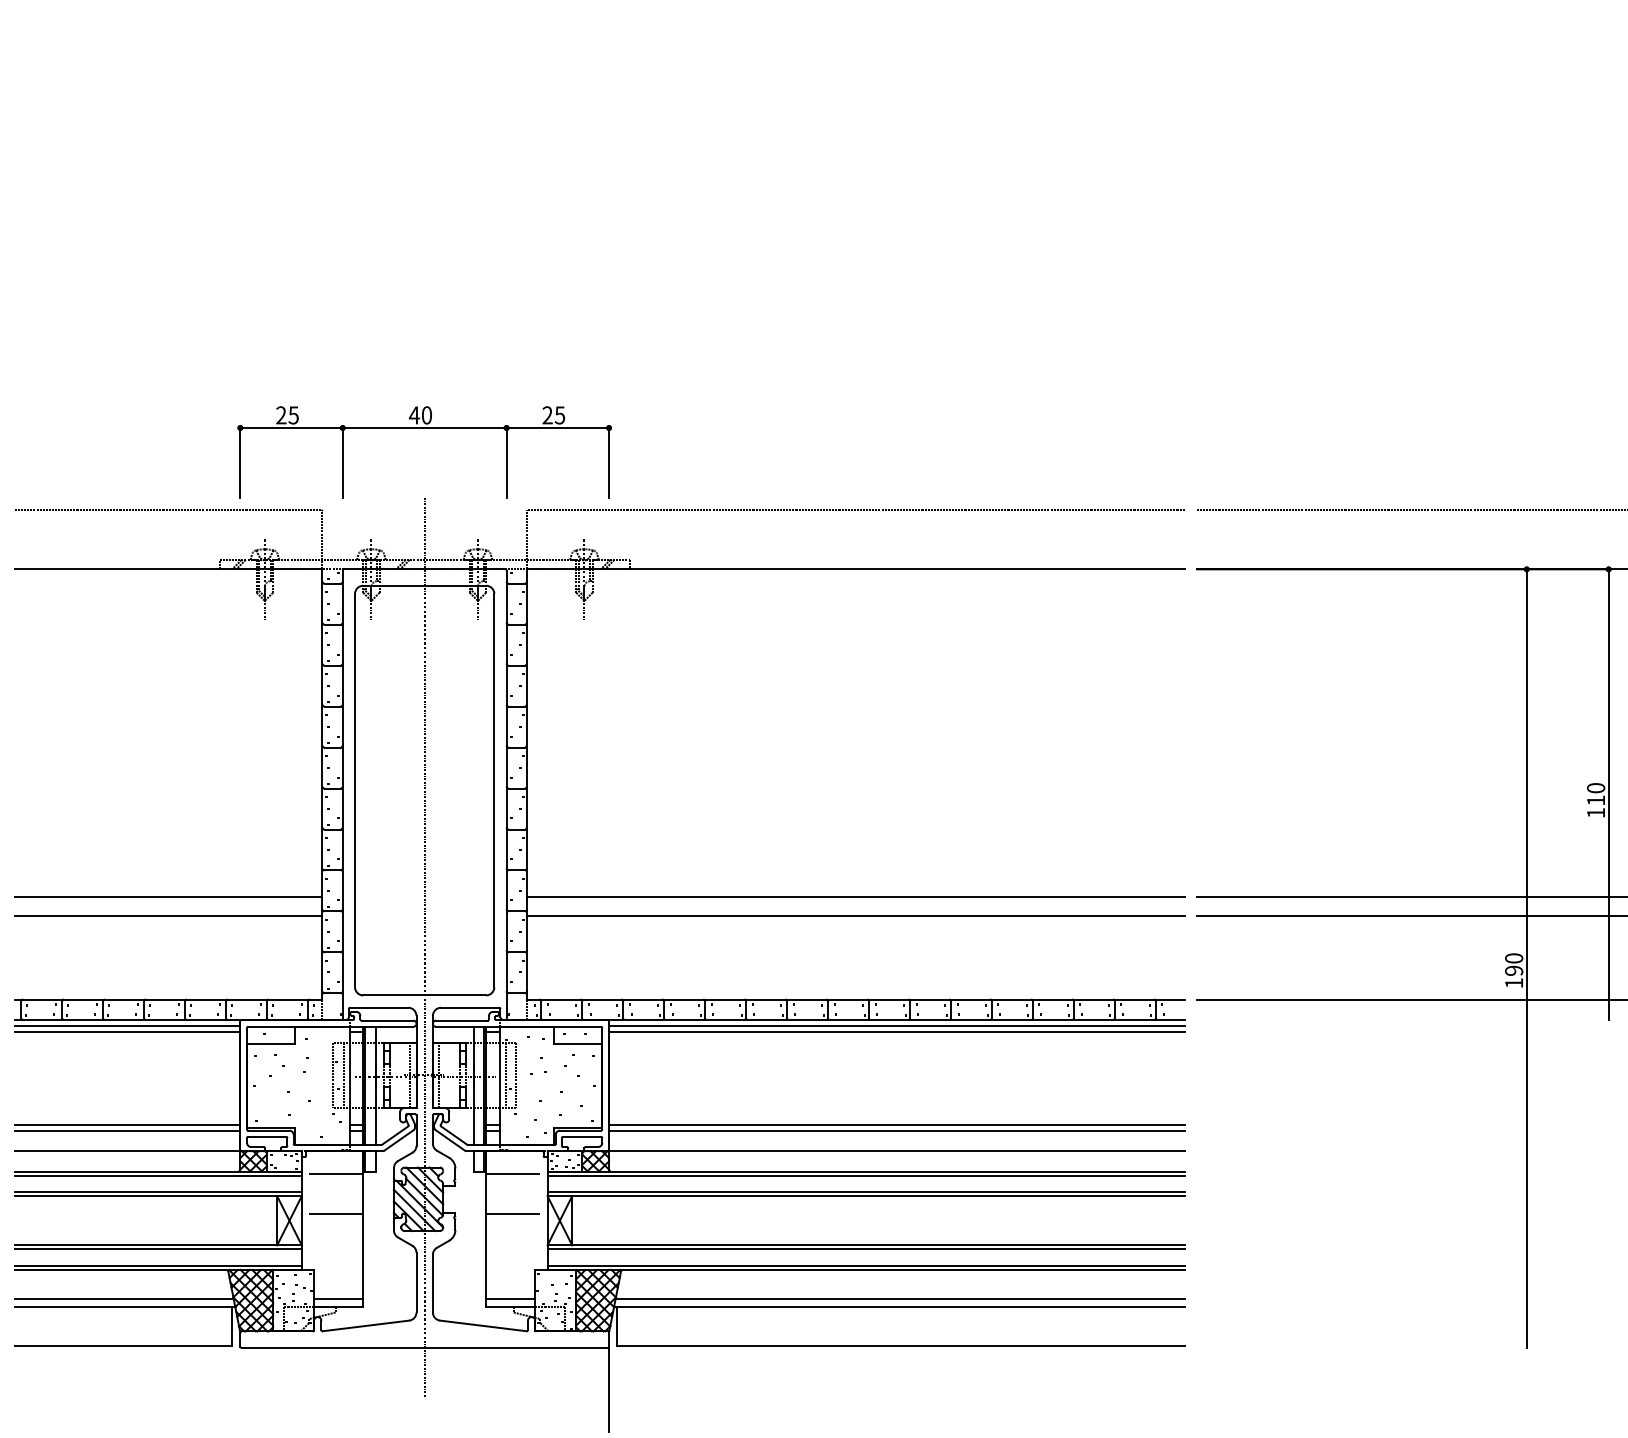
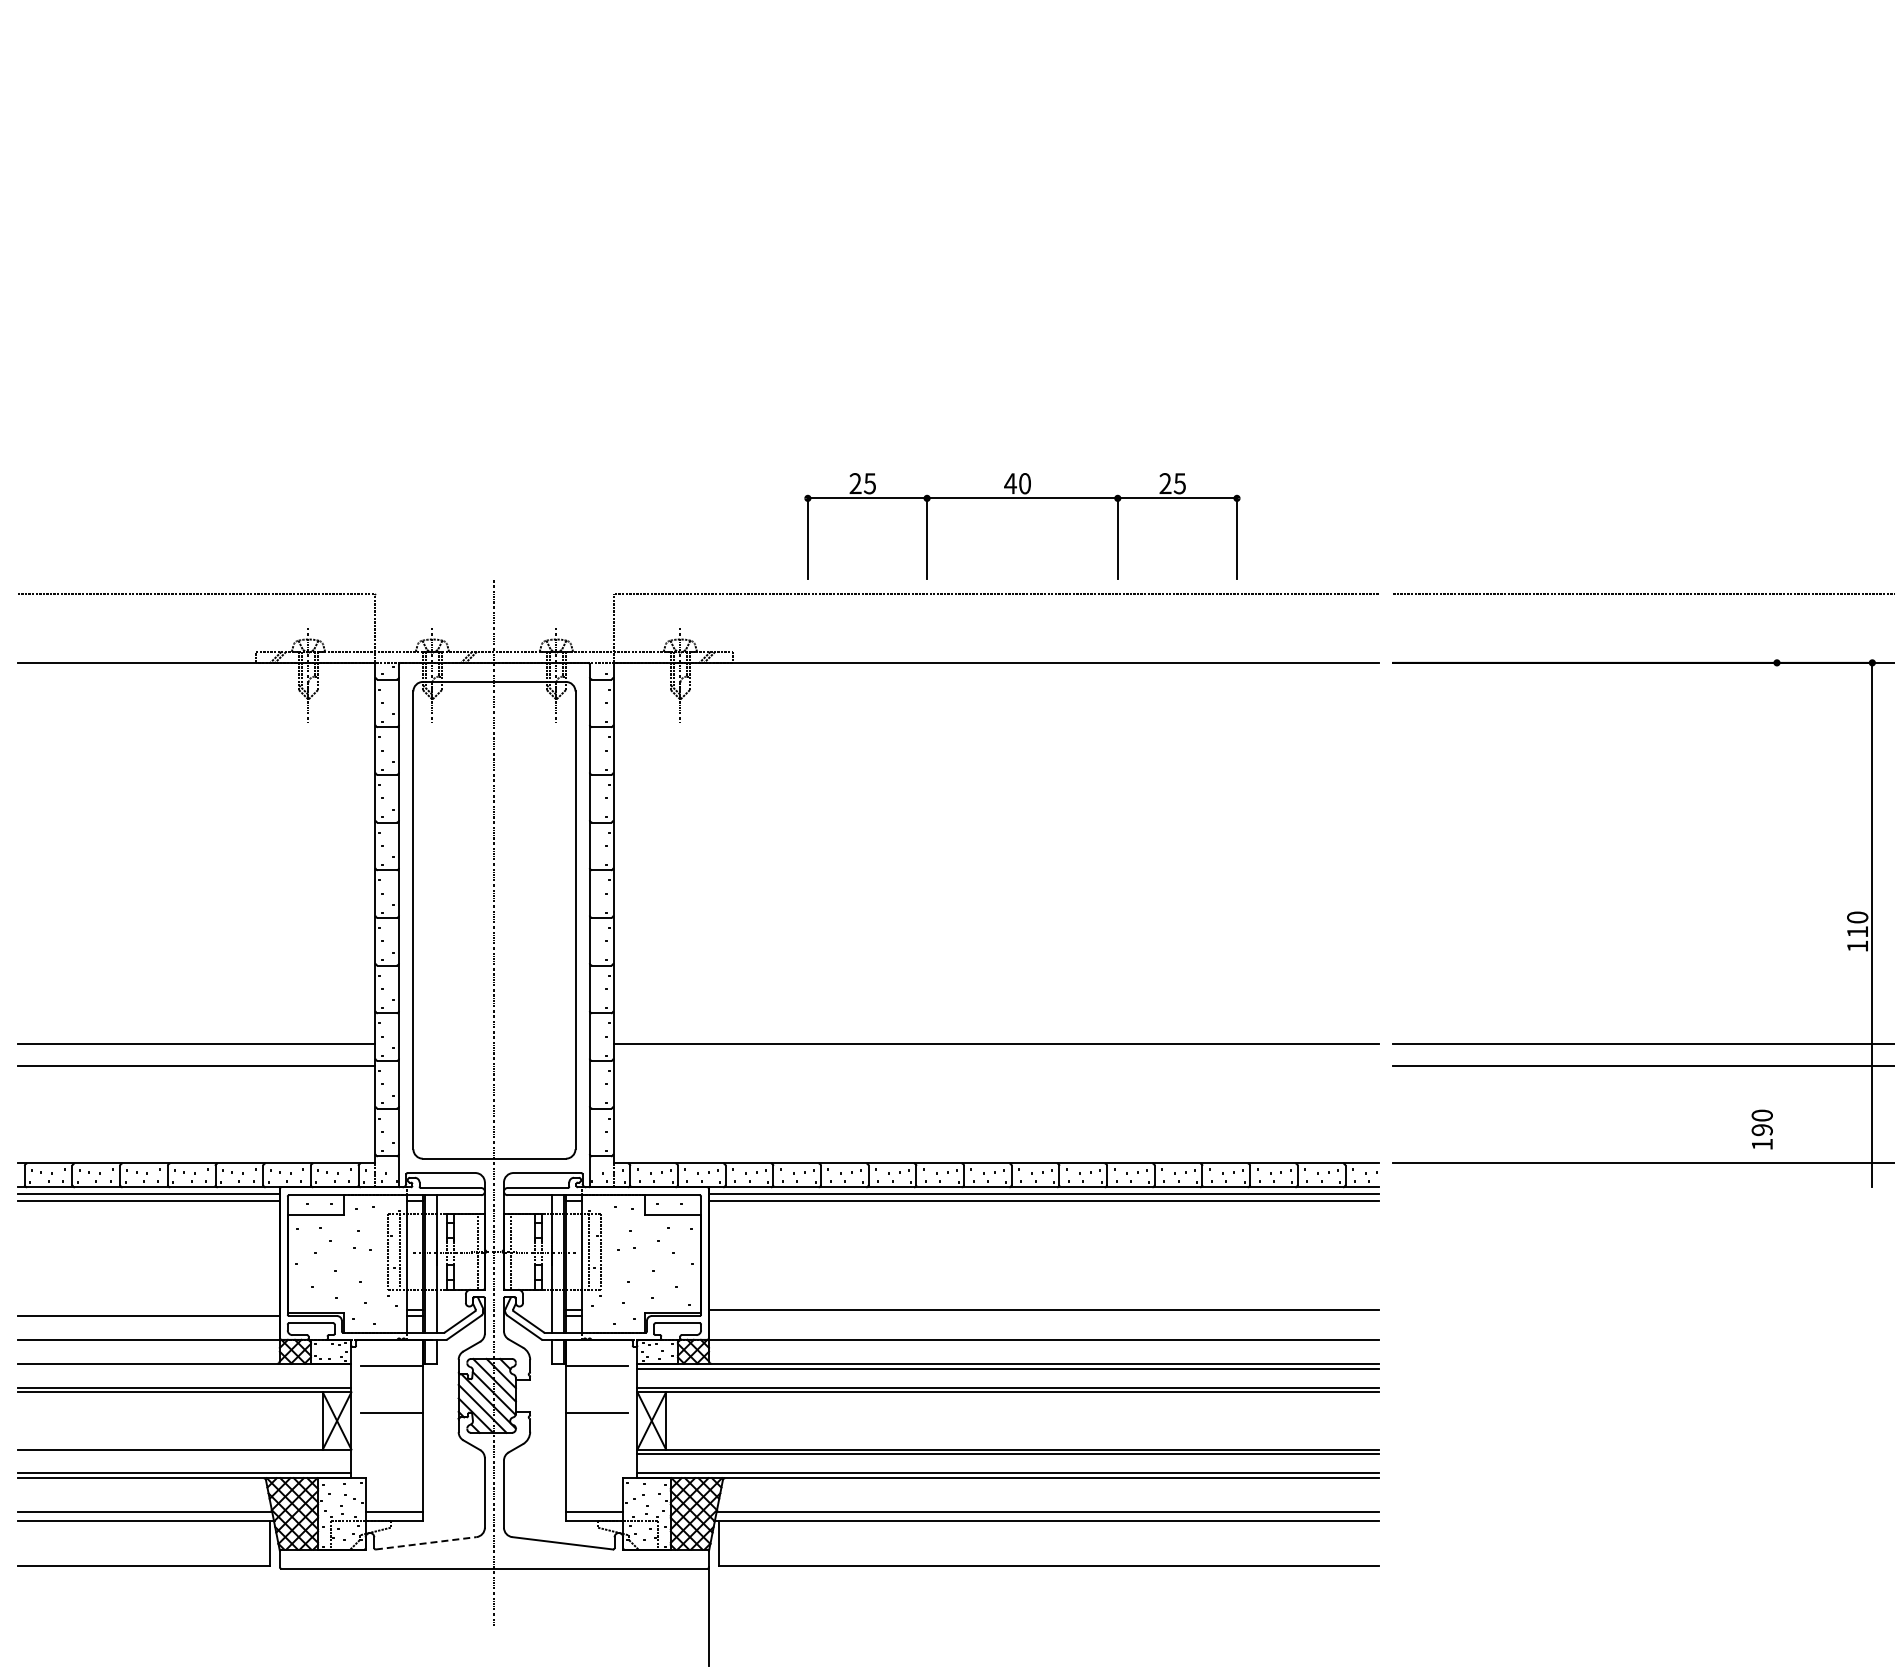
part: (424, 428) -> (1022, 498), moved
line: (855, 916) -> (995, 1066), removed
line: (1526, 958) -> (1776, 1115), removed
line: (127, 1125) -> (148, 1309), removed
line: (896, 1131) -> (1043, 1316), removed
line: (158, 1175) -> (184, 1368), removed
line: (158, 1249) -> (184, 1454), removed
line: (366, 1326) -> (426, 1543), solid -> dashed

